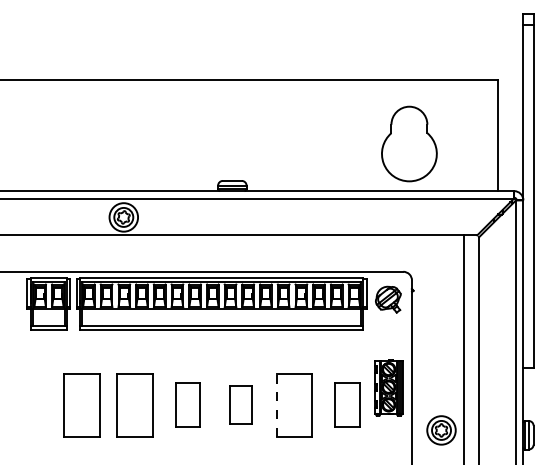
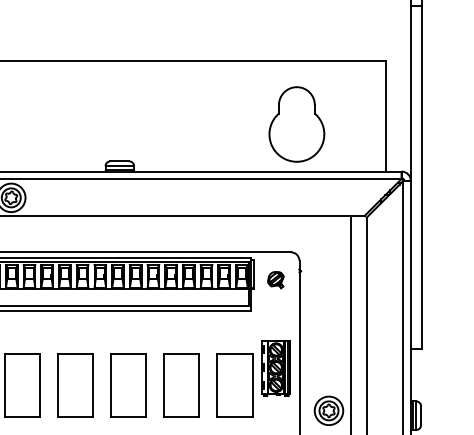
part: (388, 299) -> (275, 279), size x0.62
line: (276, 404) -> (163, 384), dashed -> solid
part: (187, 405) -> (74, 385), size x1.43
part: (240, 405) -> (127, 385), size x1.67
part: (347, 405) -> (234, 385), size x1.43

